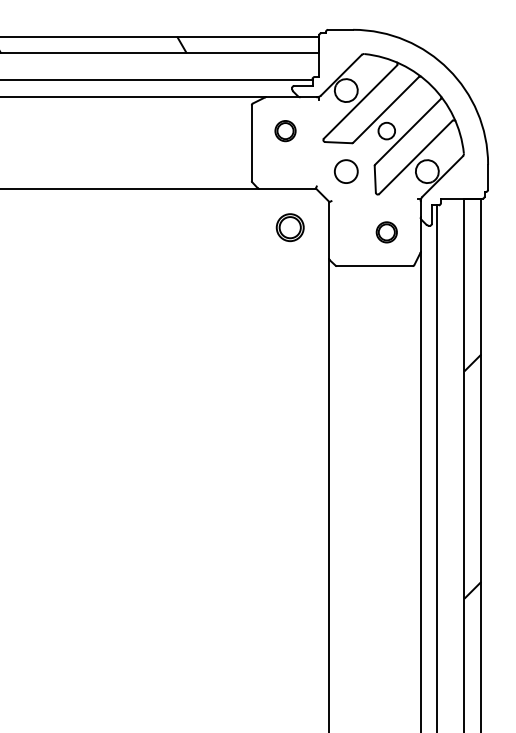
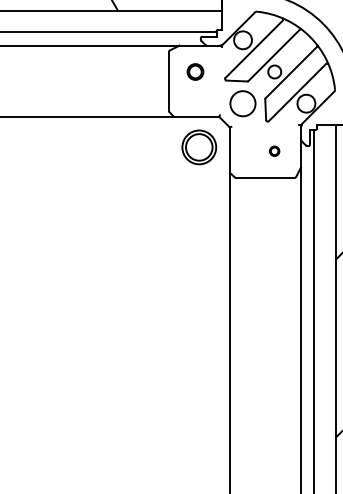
circle: (346, 171) -> (243, 103), size x1.4
part: (289, 227) -> (198, 147), size x1.6
part: (386, 232) -> (274, 151), size x0.6

